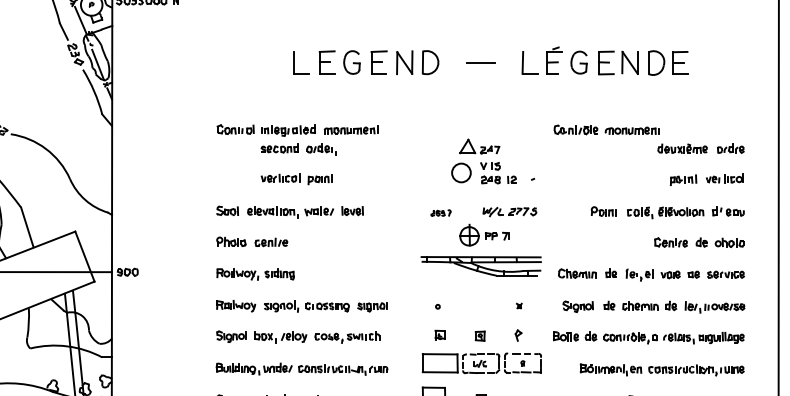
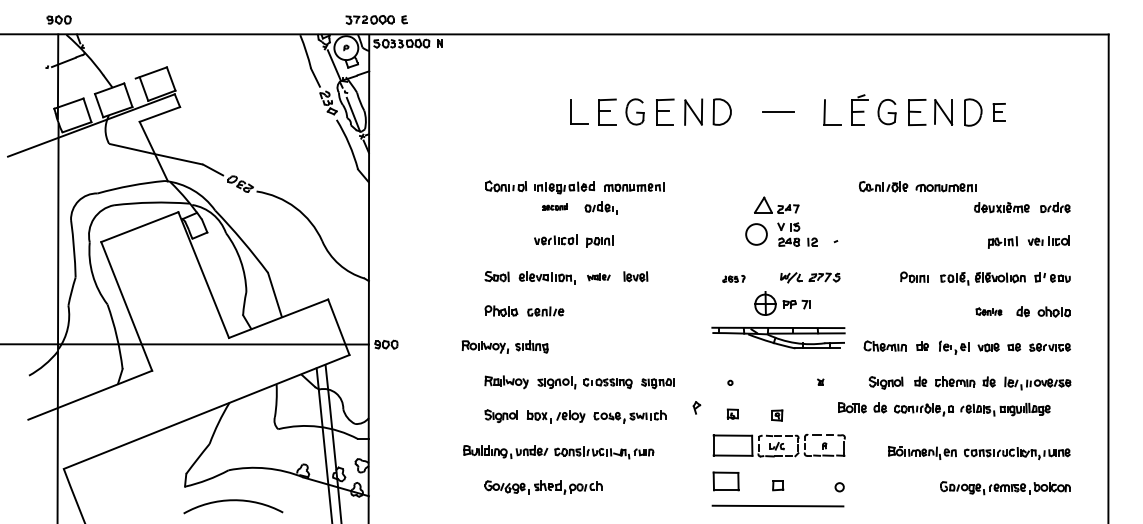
part: (680, 63) -> (999, 112), size x0.7
part: (279, 147) -> (554, 206), size x0.6
part: (318, 211) -> (598, 277), size x0.7
part: (670, 242) -> (988, 311), size x0.7
part: (254, 273) -> (504, 346), moved
part: (518, 335) -> (696, 407), moved
part: (648, 337) -> (944, 409), moved
part: (301, 369) -> (558, 452), moved

